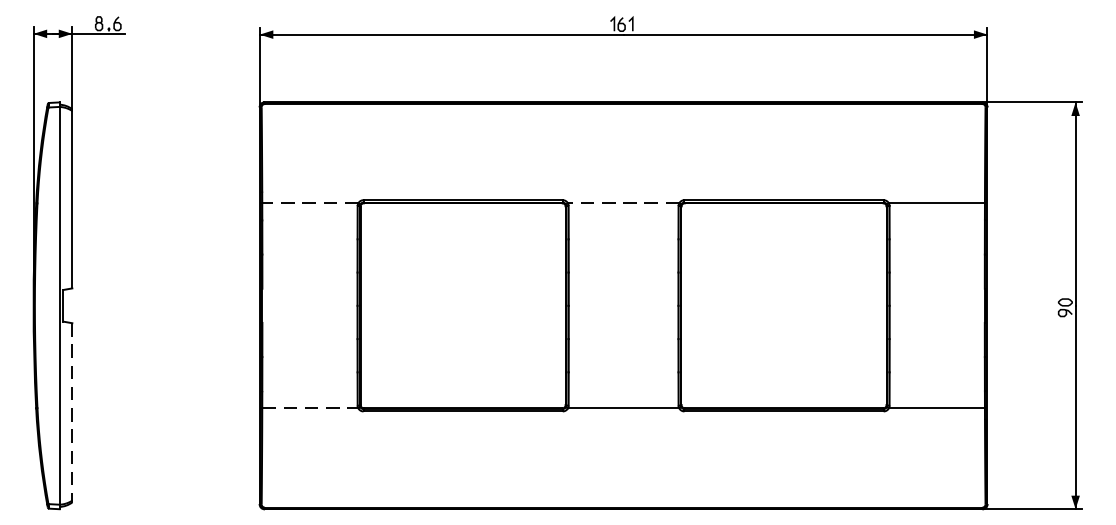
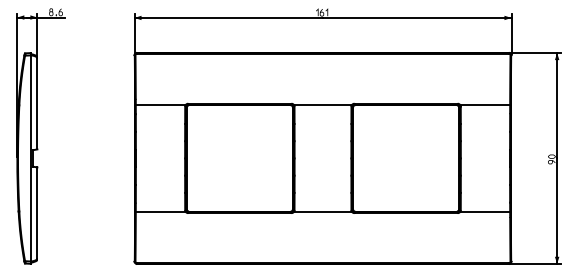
line: (309, 203) -> (160, 105), dashed -> solid
line: (622, 203) -> (322, 105), dashed -> solid
line: (309, 408) -> (160, 211), dashed -> solid
line: (72, 412) -> (37, 213), dashed -> solid

